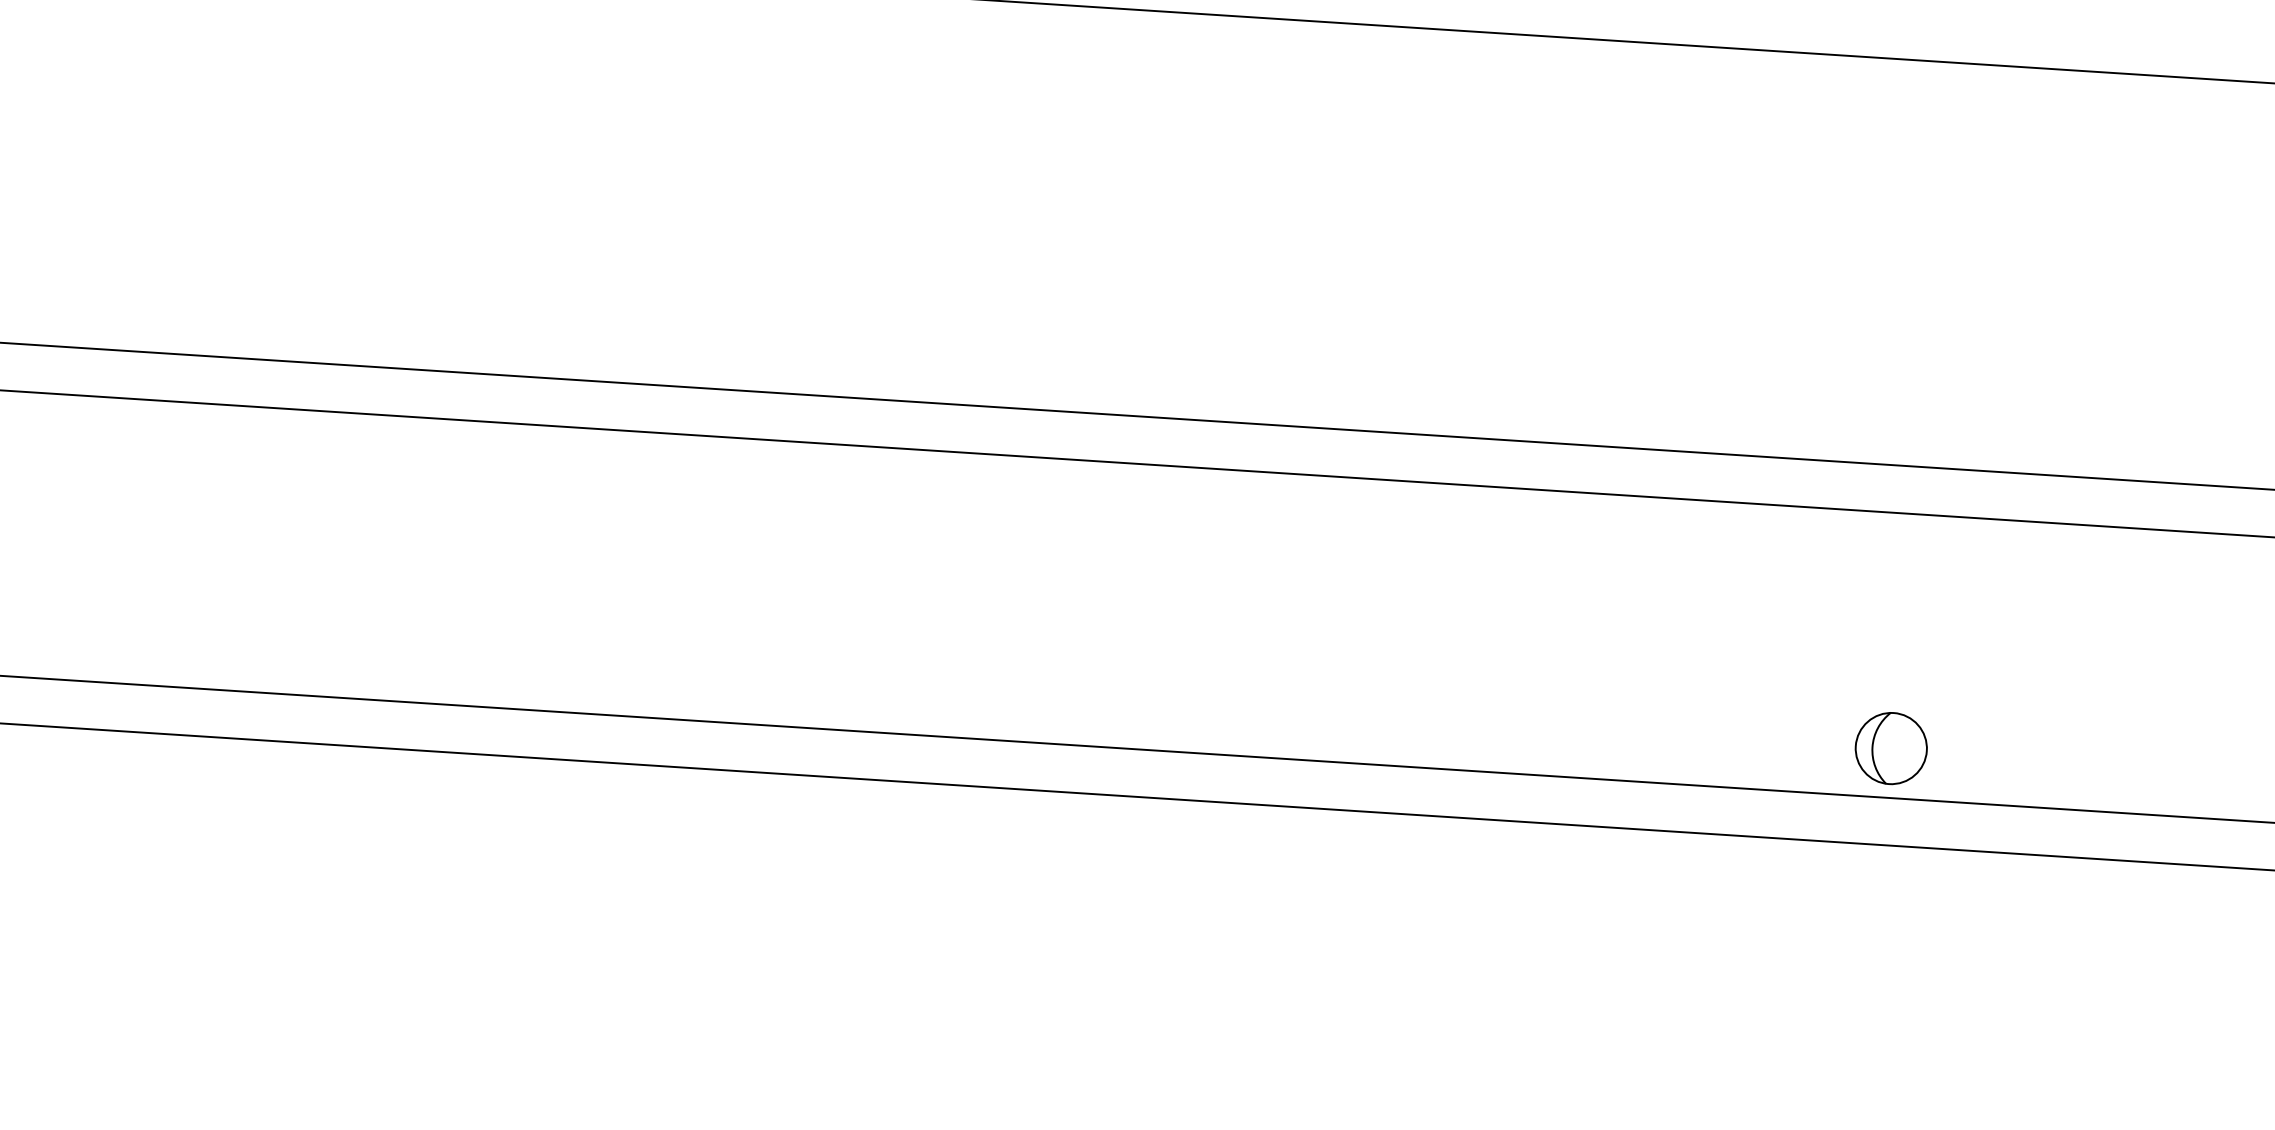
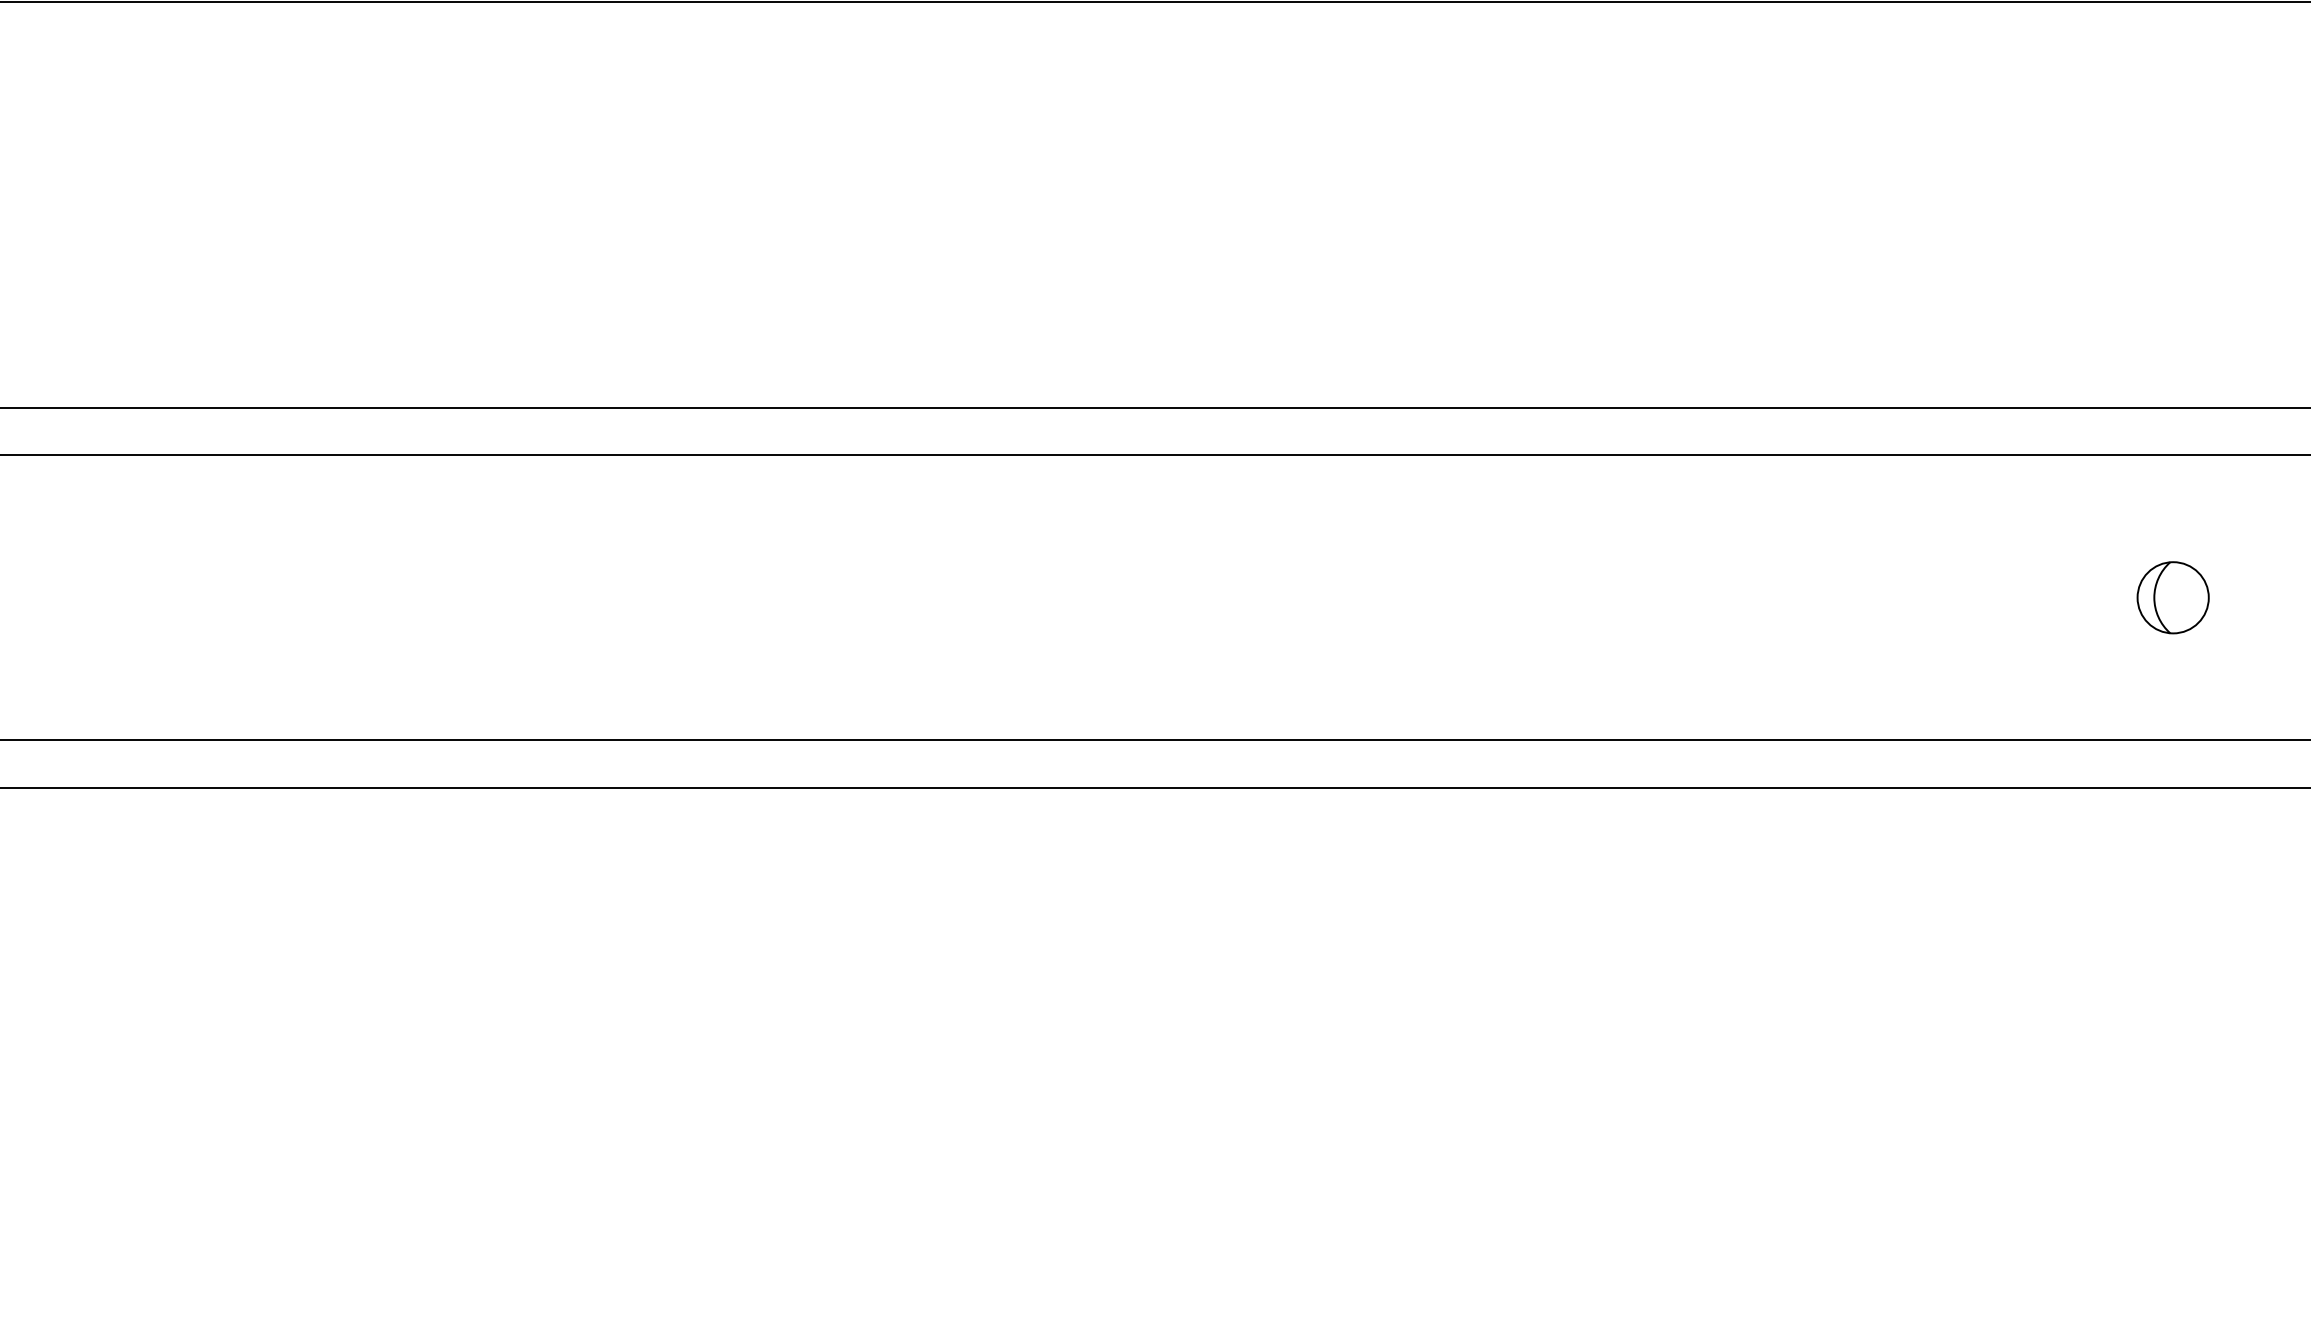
part: (1890, 748) -> (2172, 597), moved

